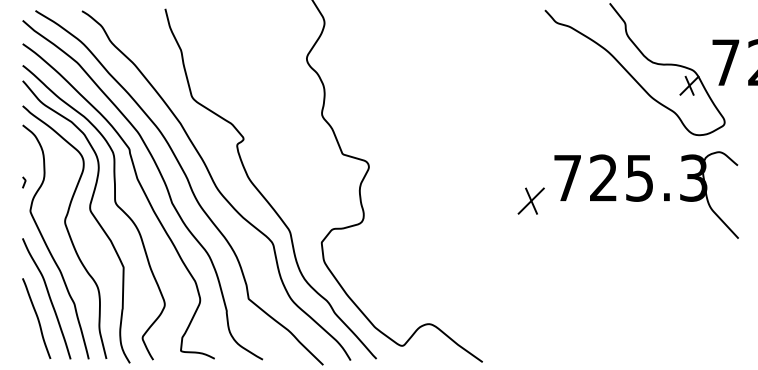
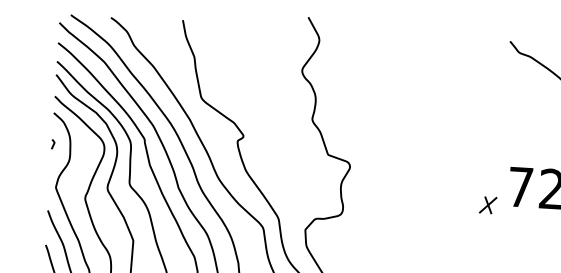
curve: (24, 182) -> (53, 144), moved
part: (531, 201) -> (488, 205), size x0.71

